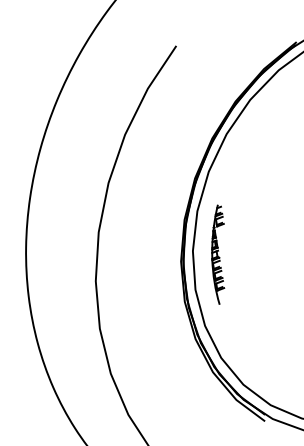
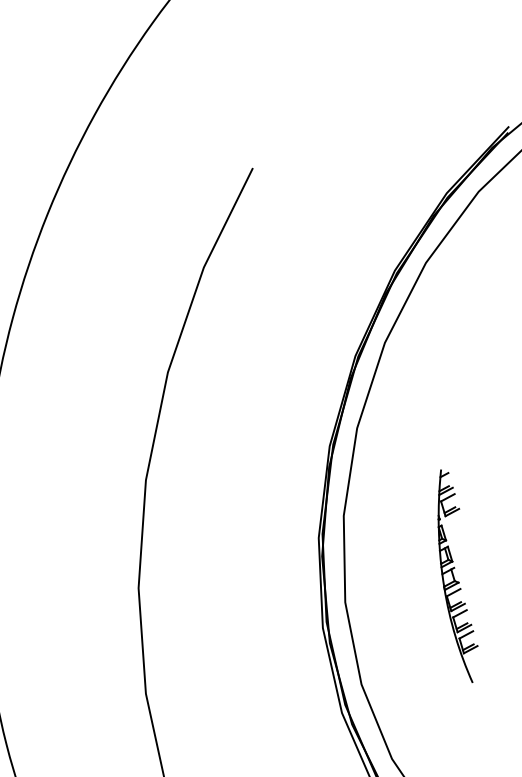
part: (218, 254) -> (456, 575), moved

